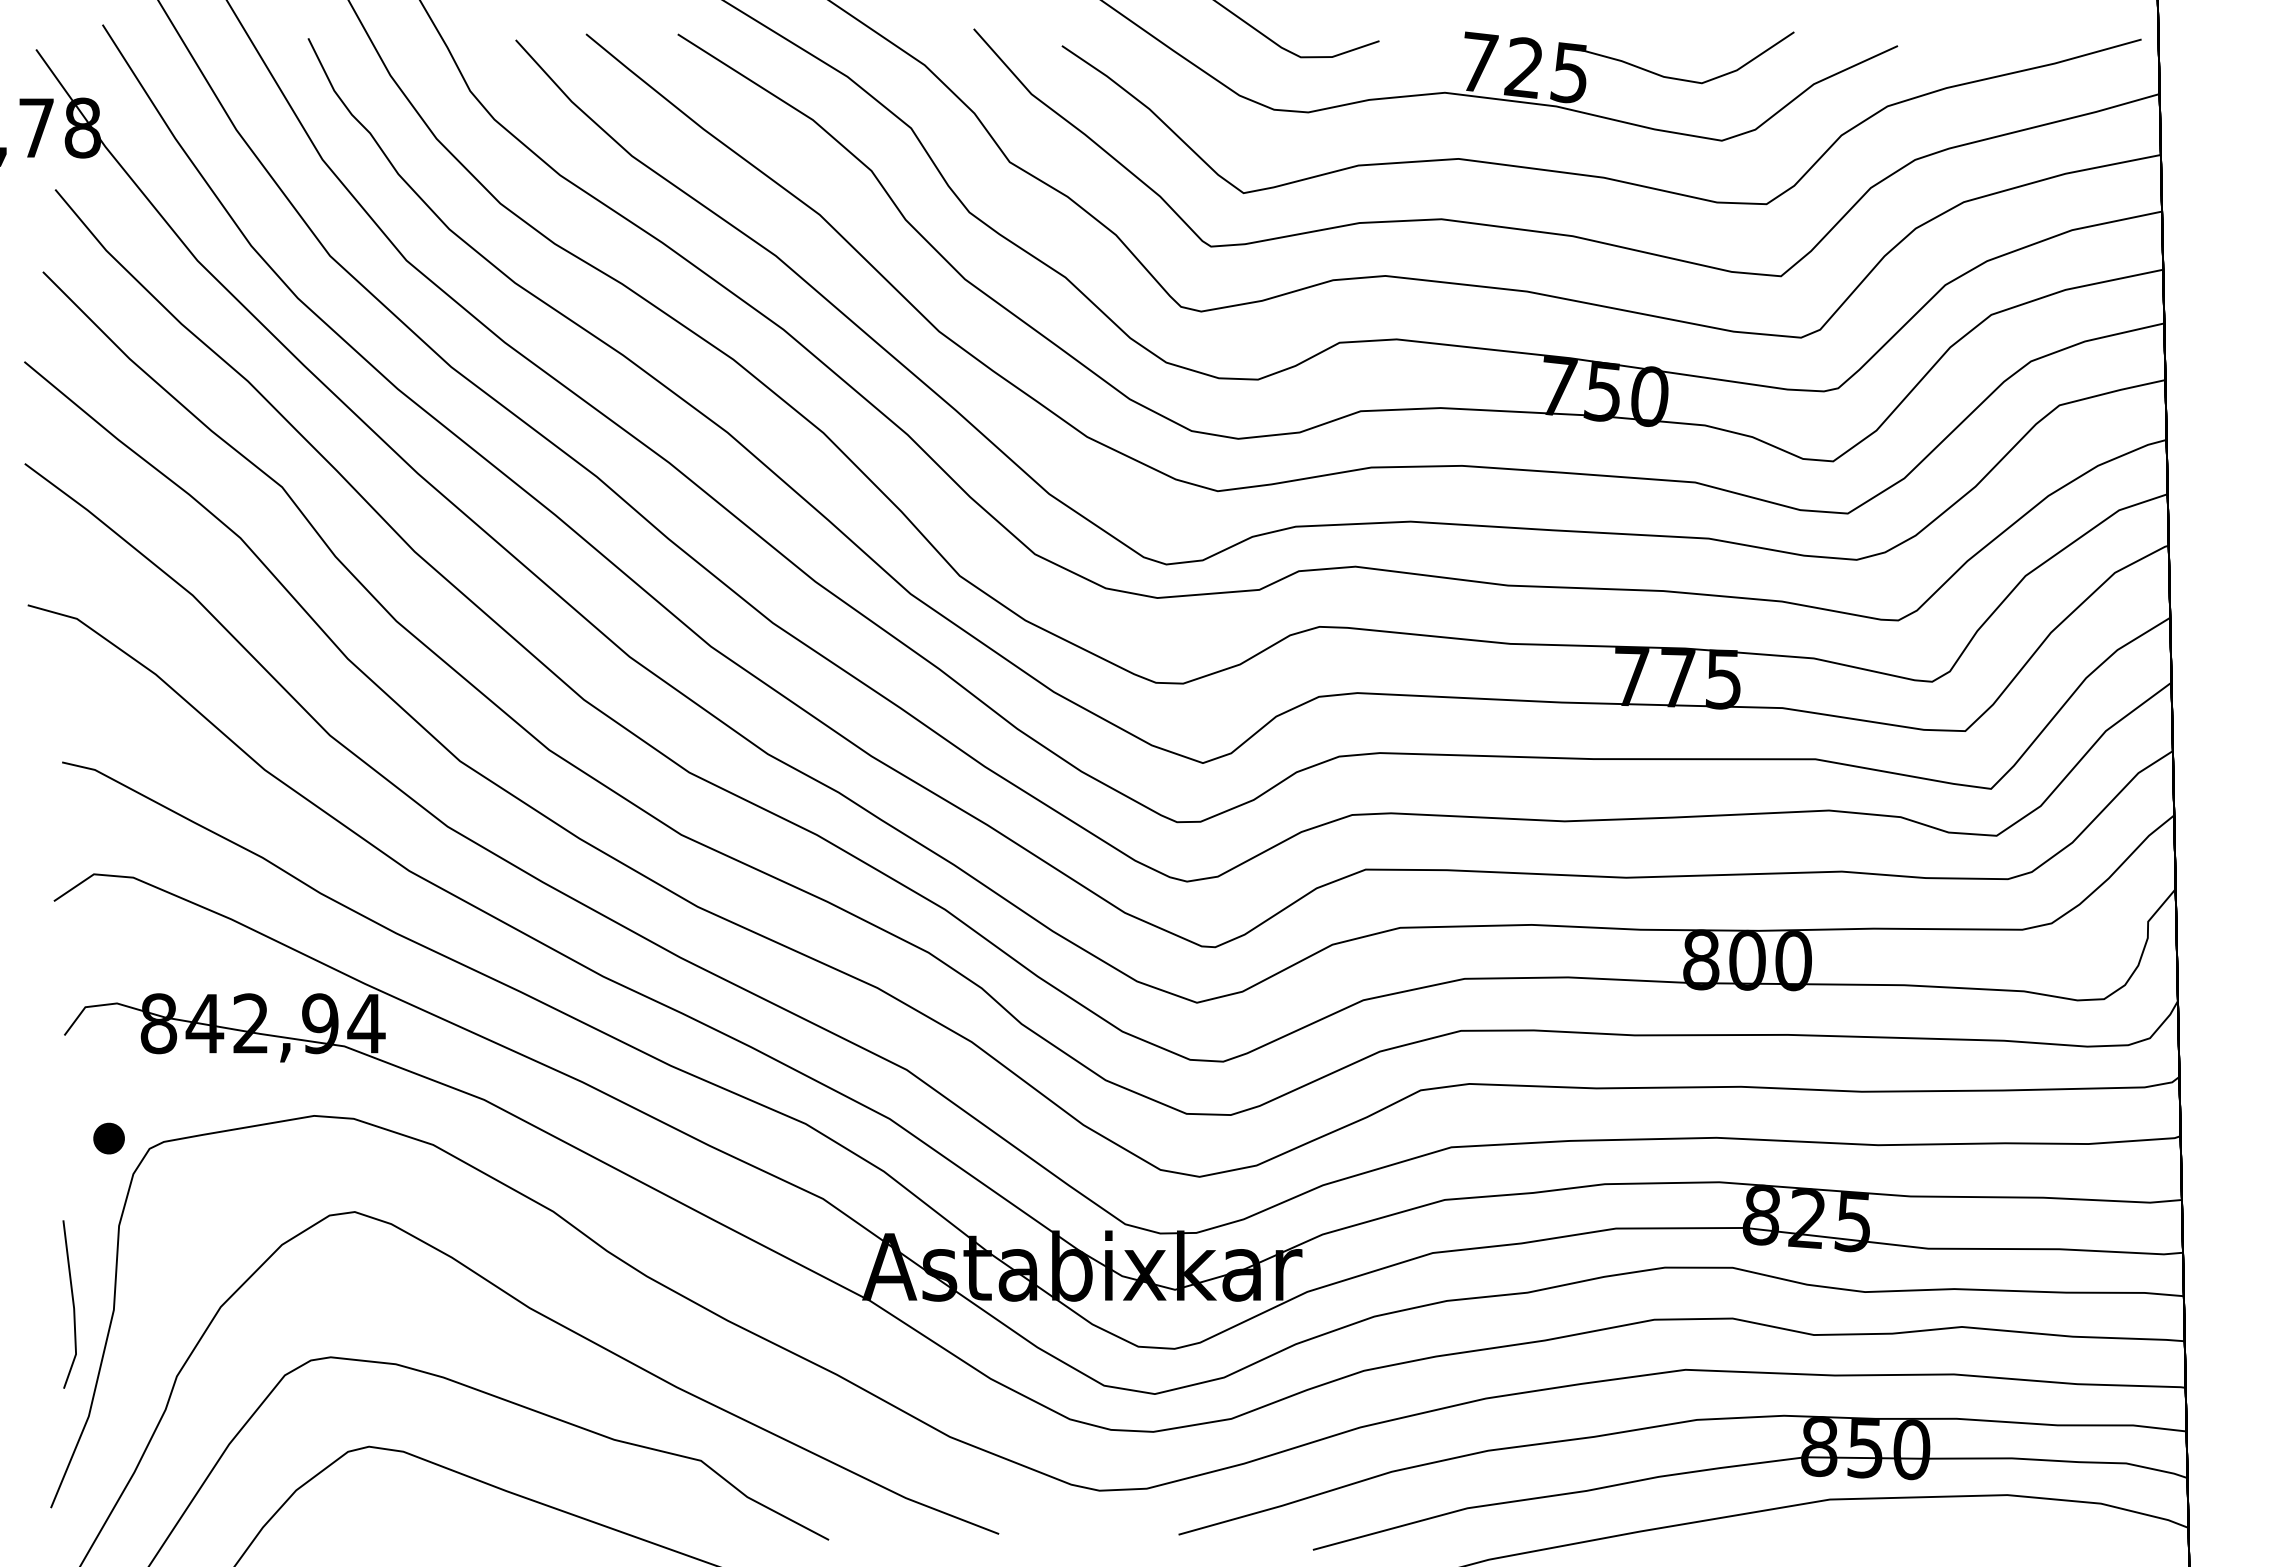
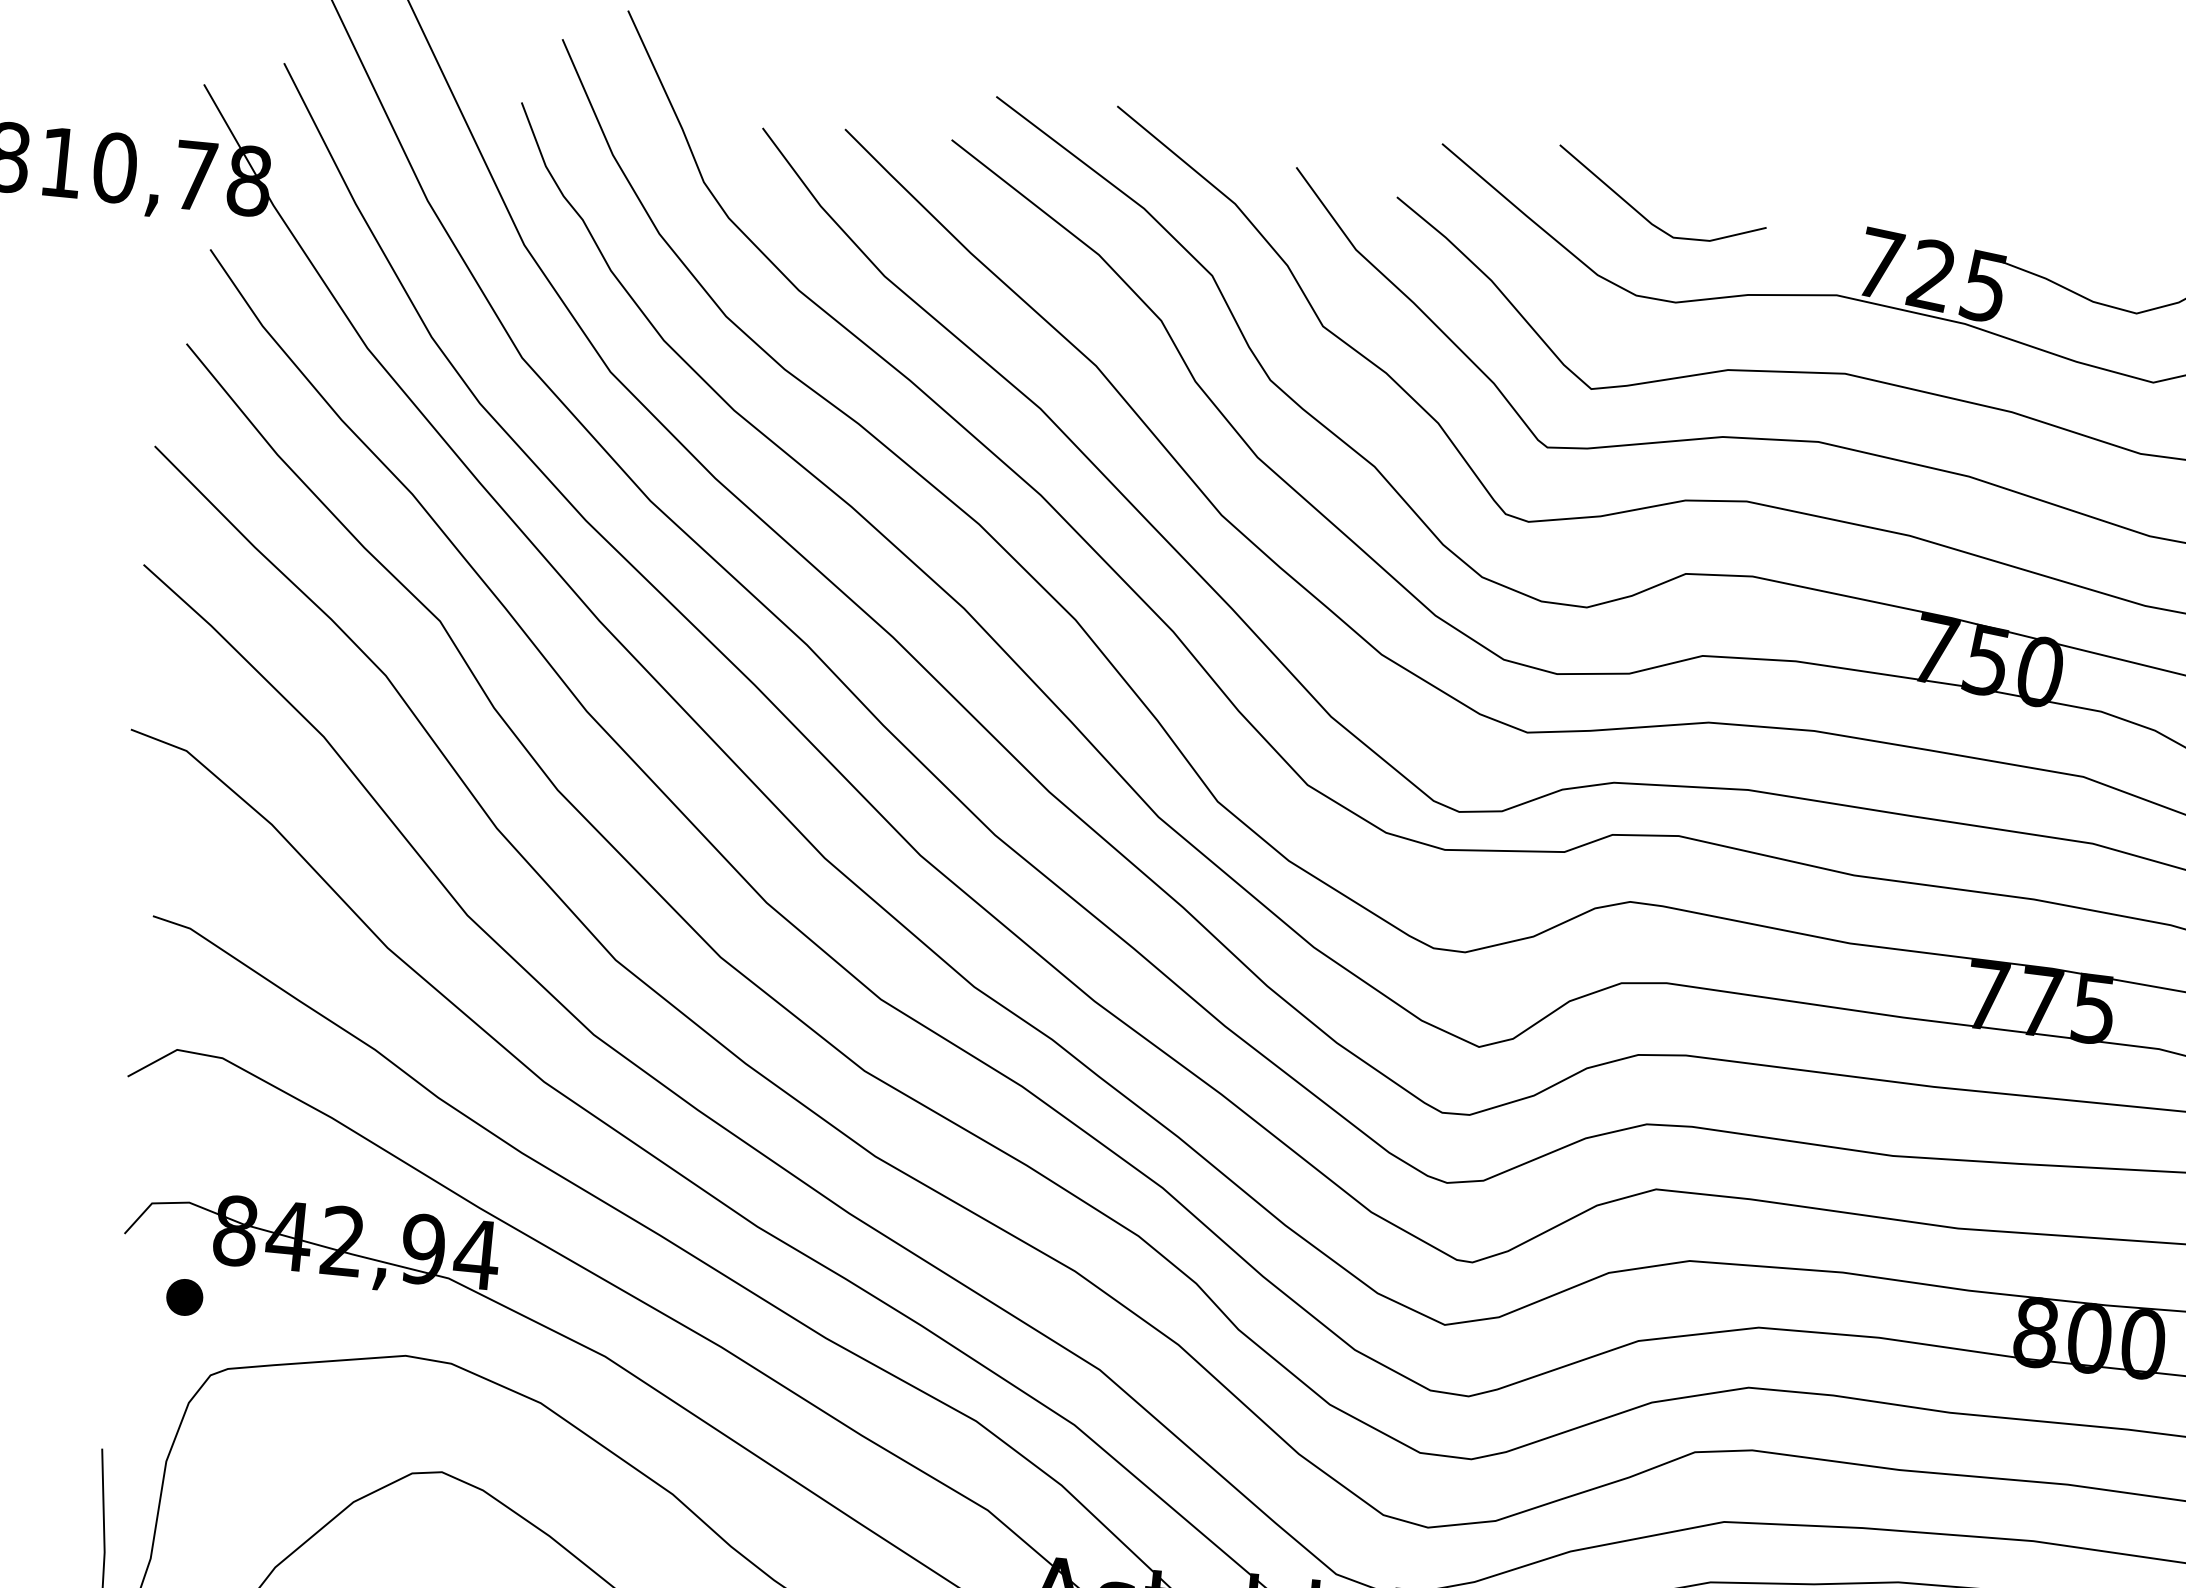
part: (108, 1138) -> (184, 1297), moved

